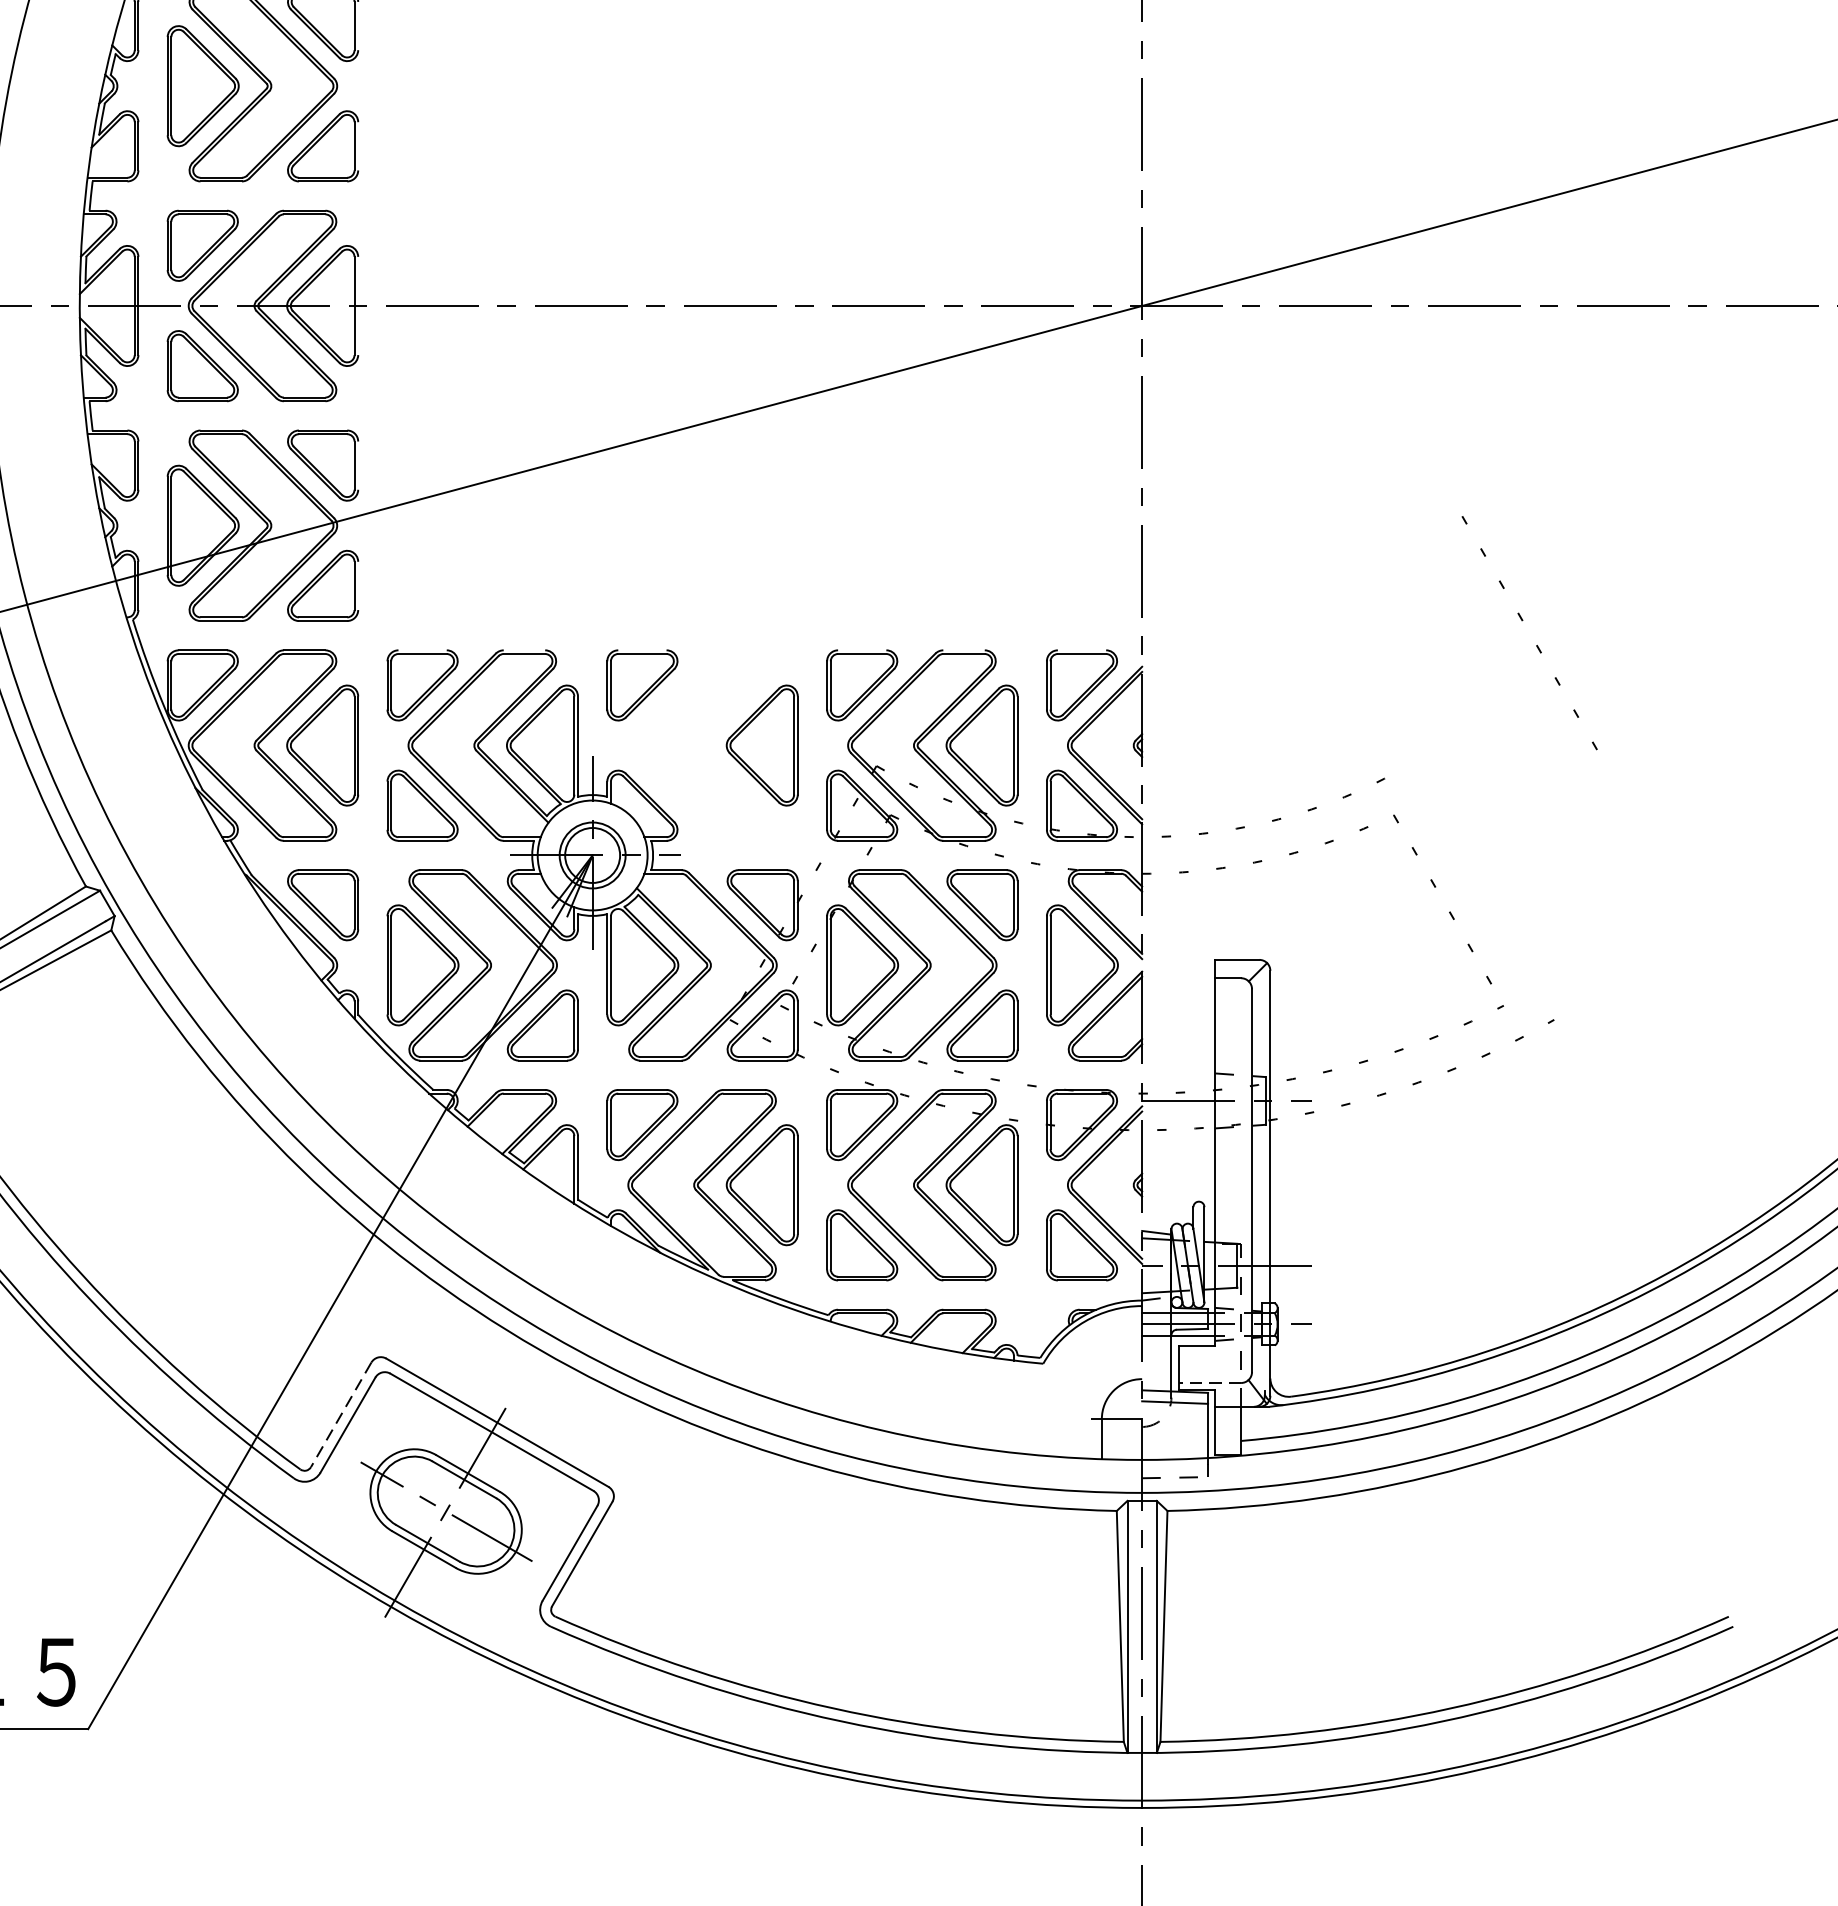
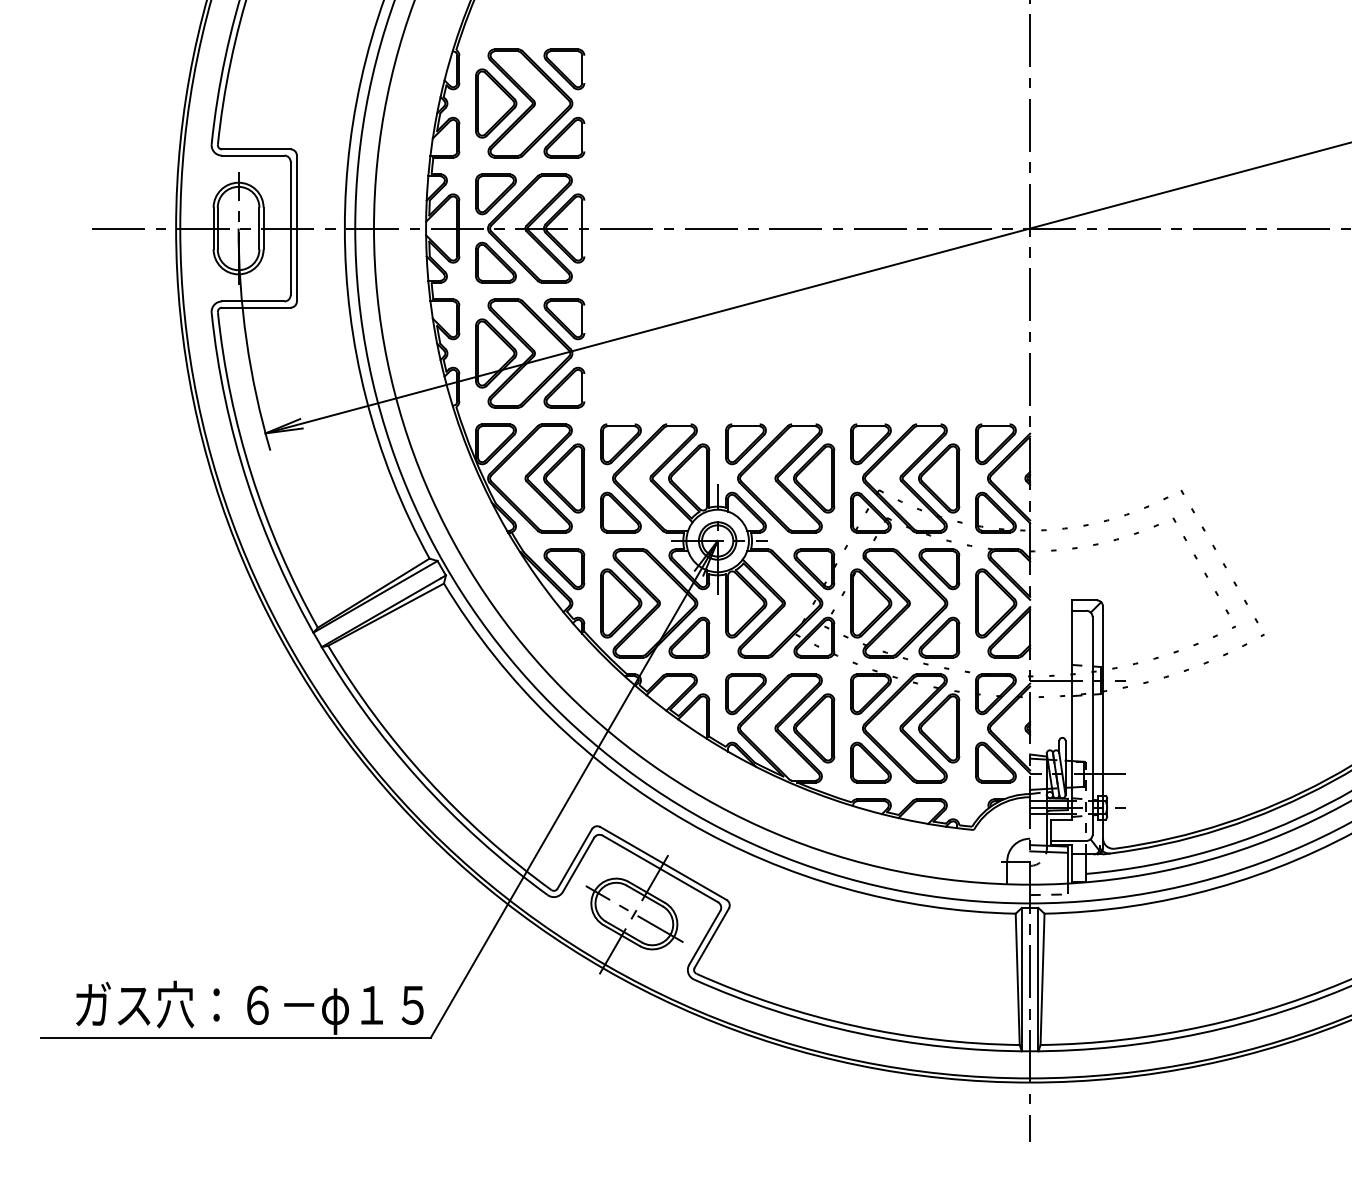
line: (1522, 620) -> (1215, 549), moved
part: (701, 745) -> (779, 478), added
line: (1209, 1382) -> (1068, 840), dashed -> solid
line: (340, 1415) -> (574, 859), dashed -> solid

